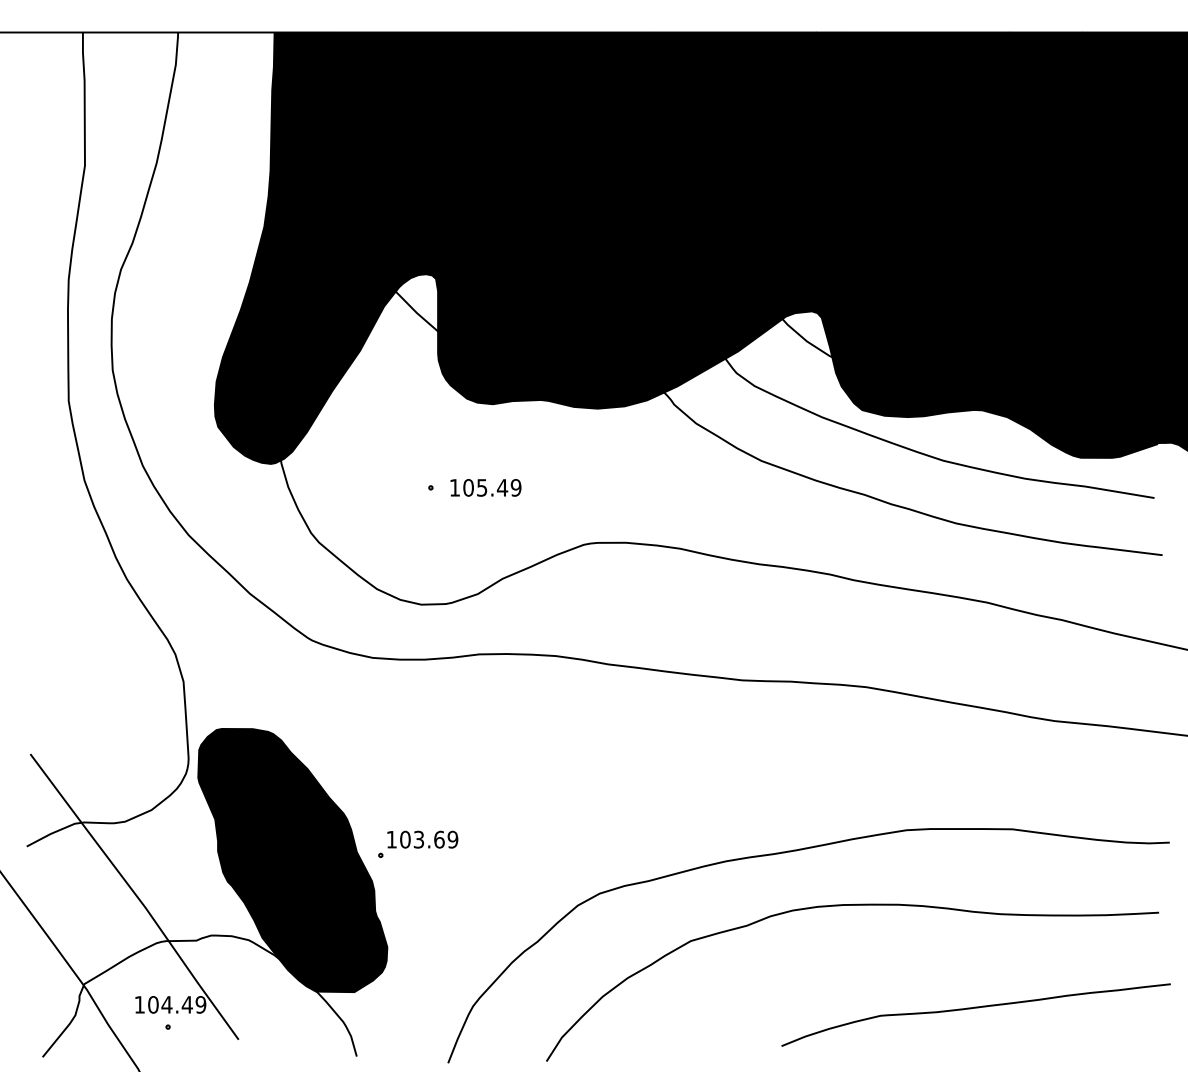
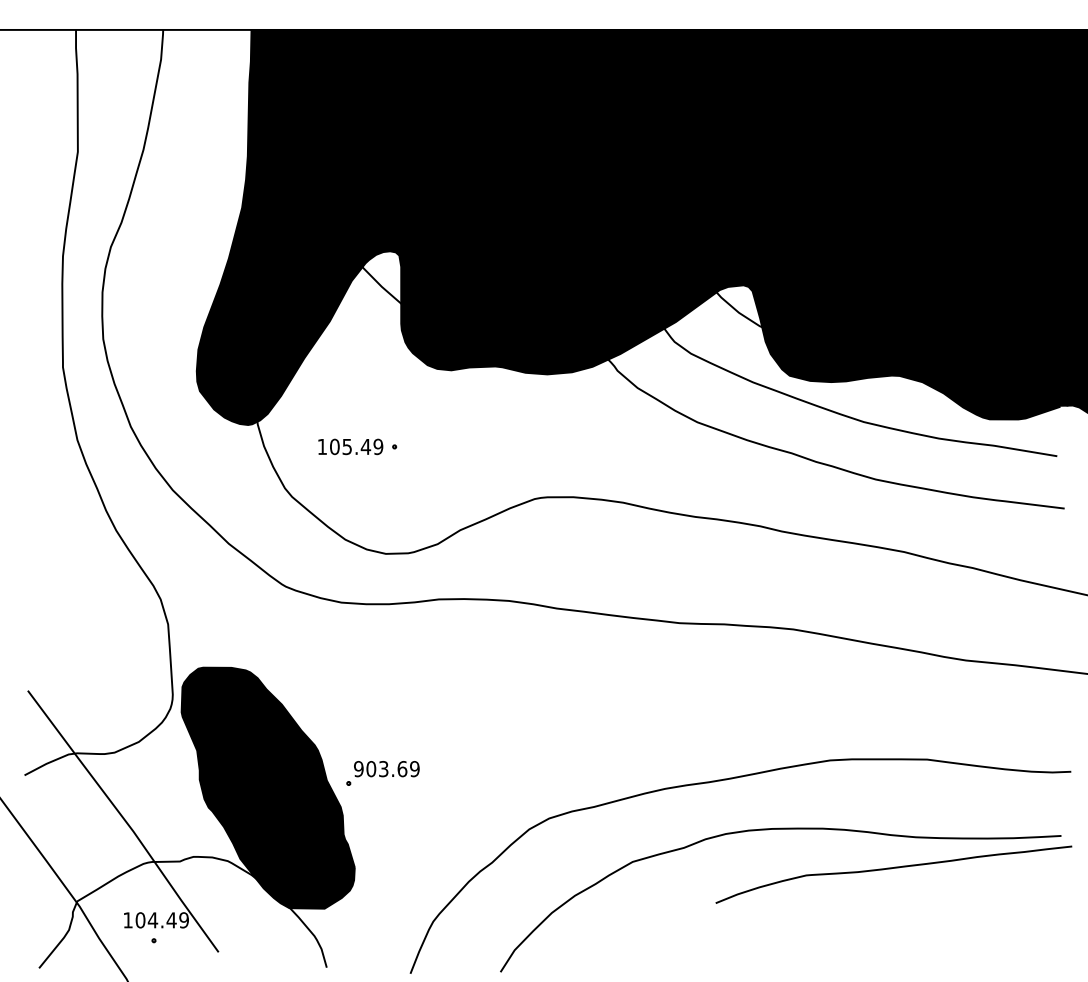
text: (485, 487) -> (350, 446), moved
text: (391, 839) -> (358, 768), 103.69 -> 903.69
curve: (975, 1008) -> (893, 868), moved

